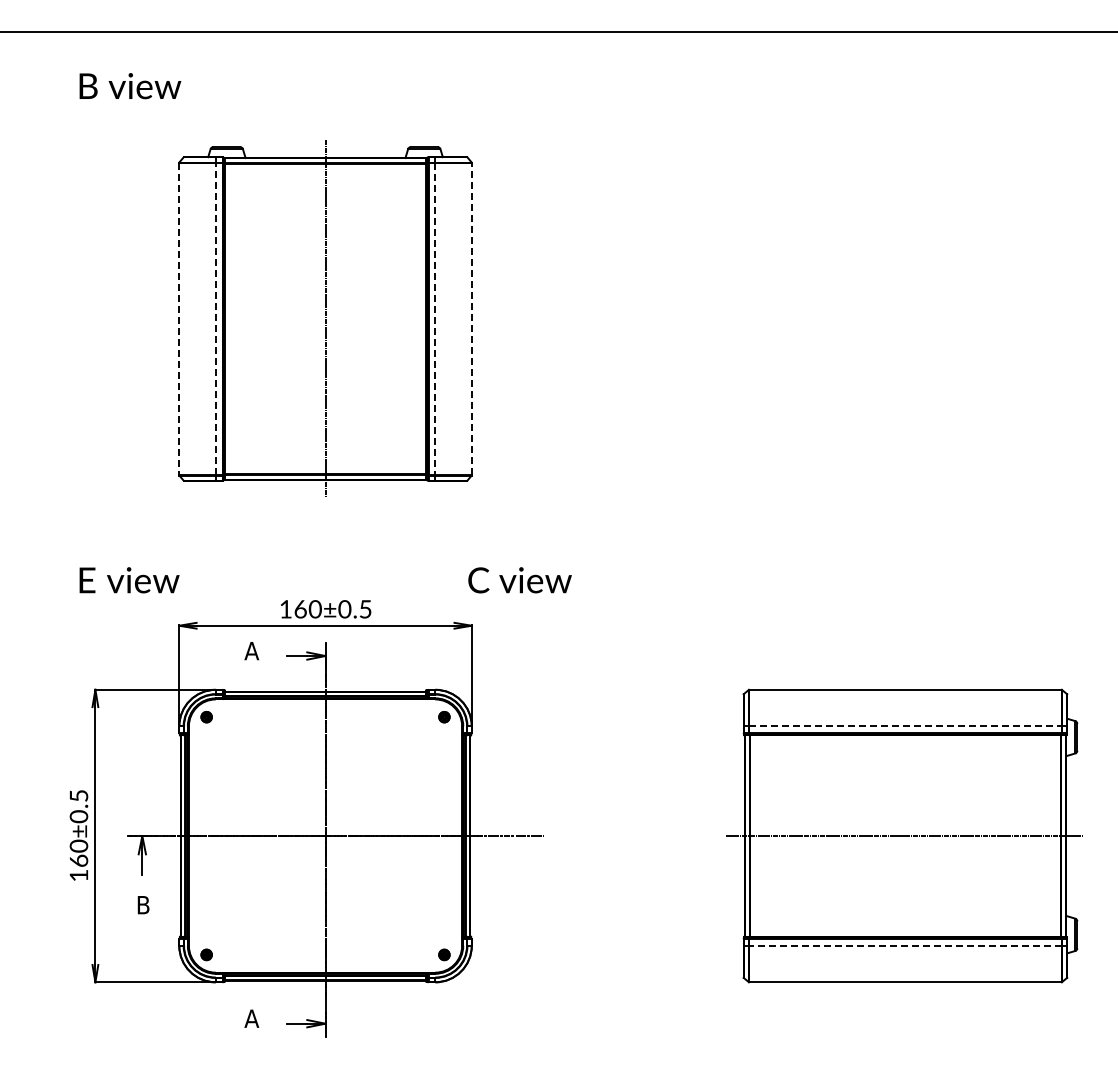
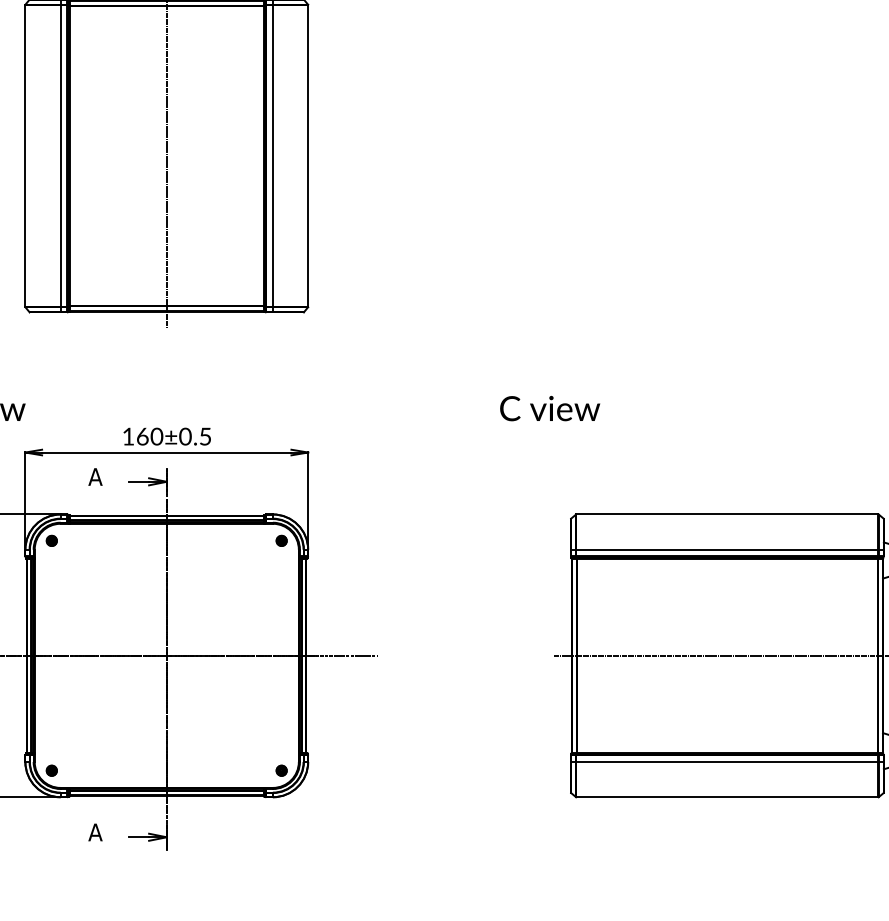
line: (215, 318) -> (60, 155), dashed -> solid
line: (471, 318) -> (307, 155), dashed -> solid
line: (179, 319) -> (25, 156), dashed -> solid
line: (435, 319) -> (273, 156), dashed -> solid
text: (519, 580) -> (549, 408), moved
line: (905, 726) -> (727, 549), dashed -> solid
line: (904, 945) -> (726, 761), dashed -> solid

